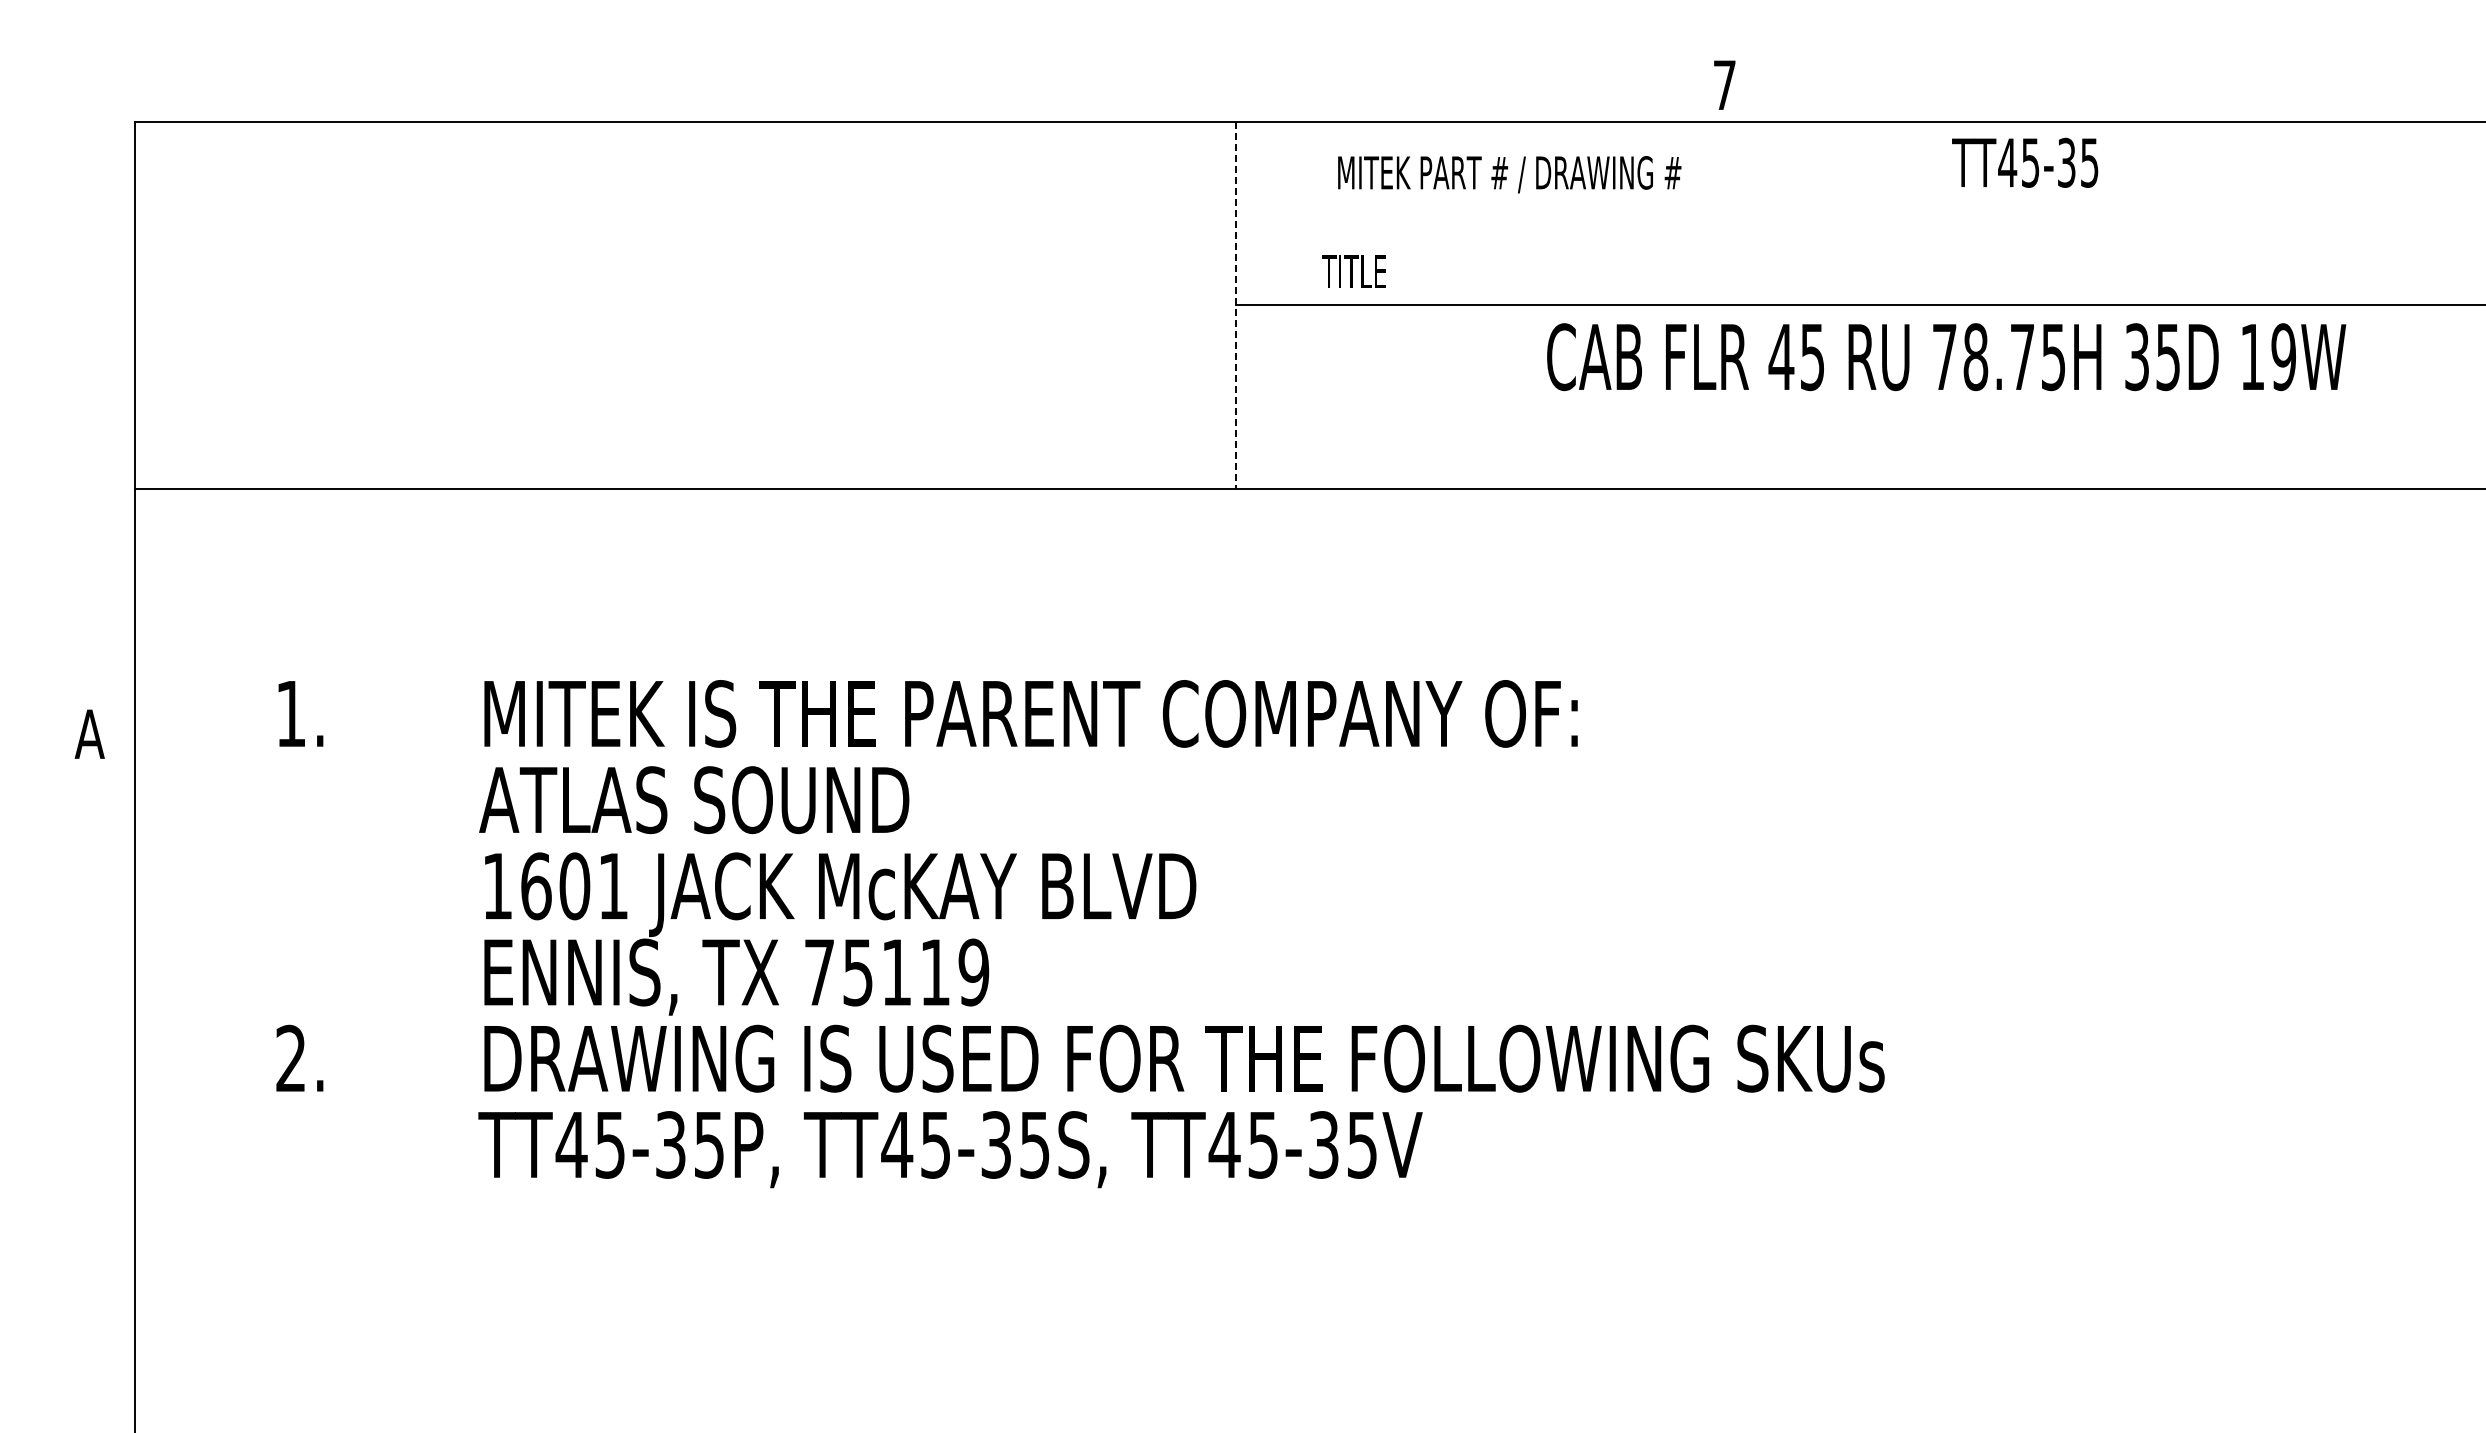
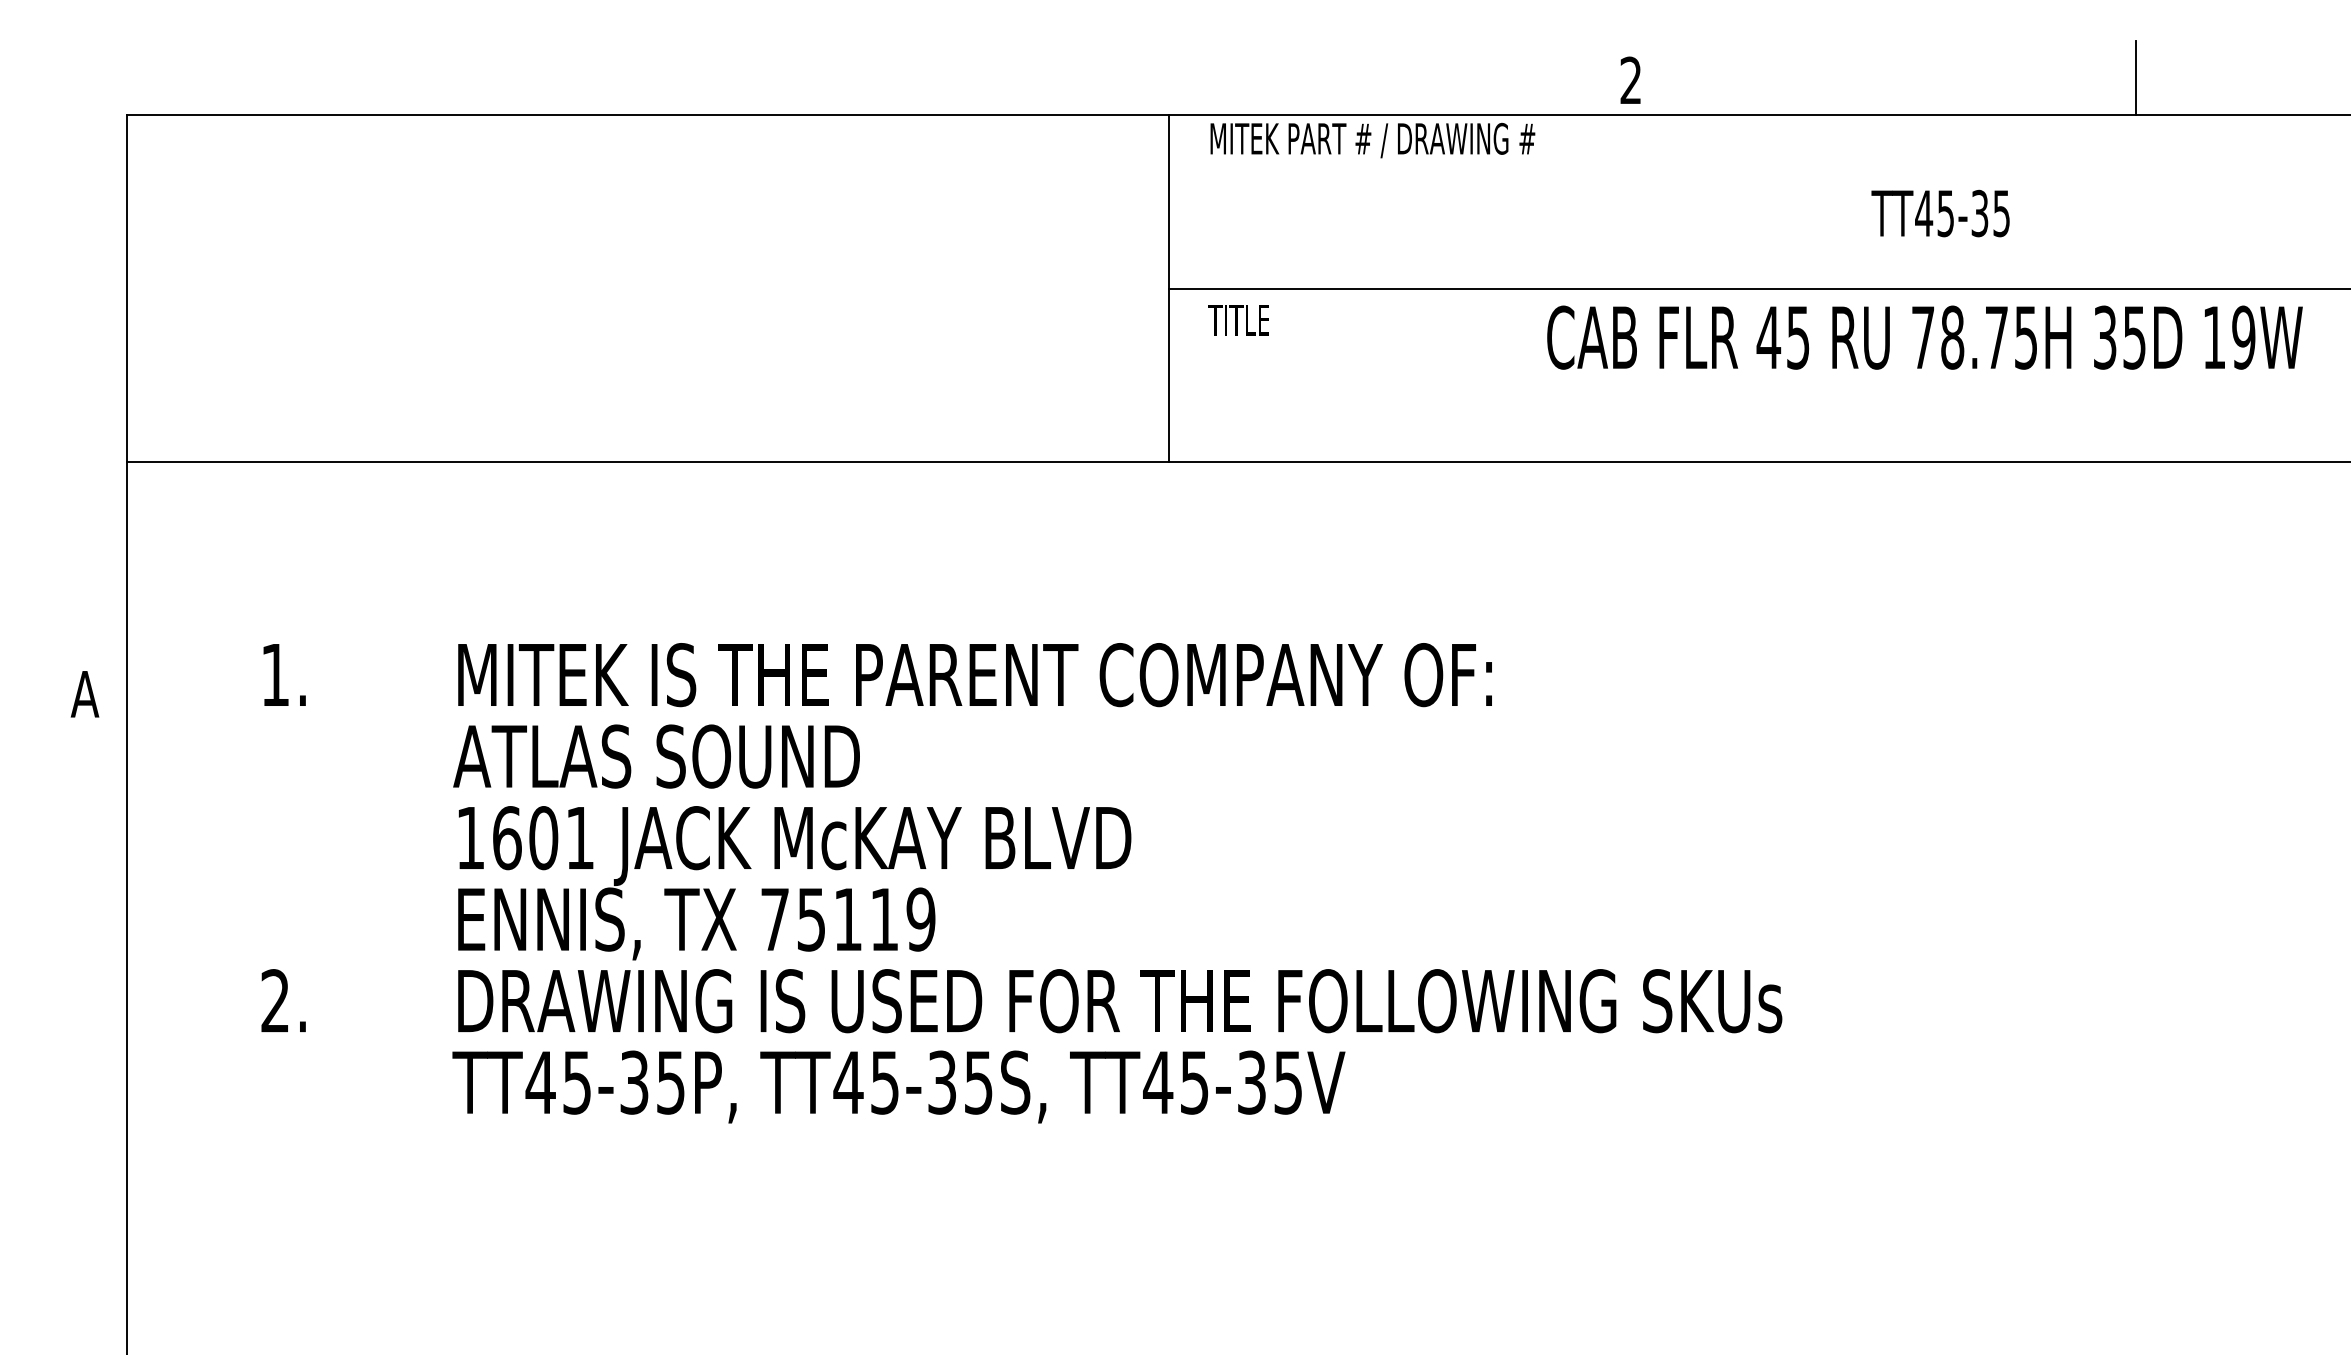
line: (2258, 82) -> (2135, 77), added
text: (1724, 84) -> (1630, 79), 7 -> 2
text: (2025, 162) -> (1940, 213), moved
text: (1509, 174) -> (1372, 140), moved
text: (1353, 271) -> (1238, 320), moved
line: (1235, 305) -> (1168, 288), dashed -> solid
text: (1946, 357) -> (1924, 338), moved

